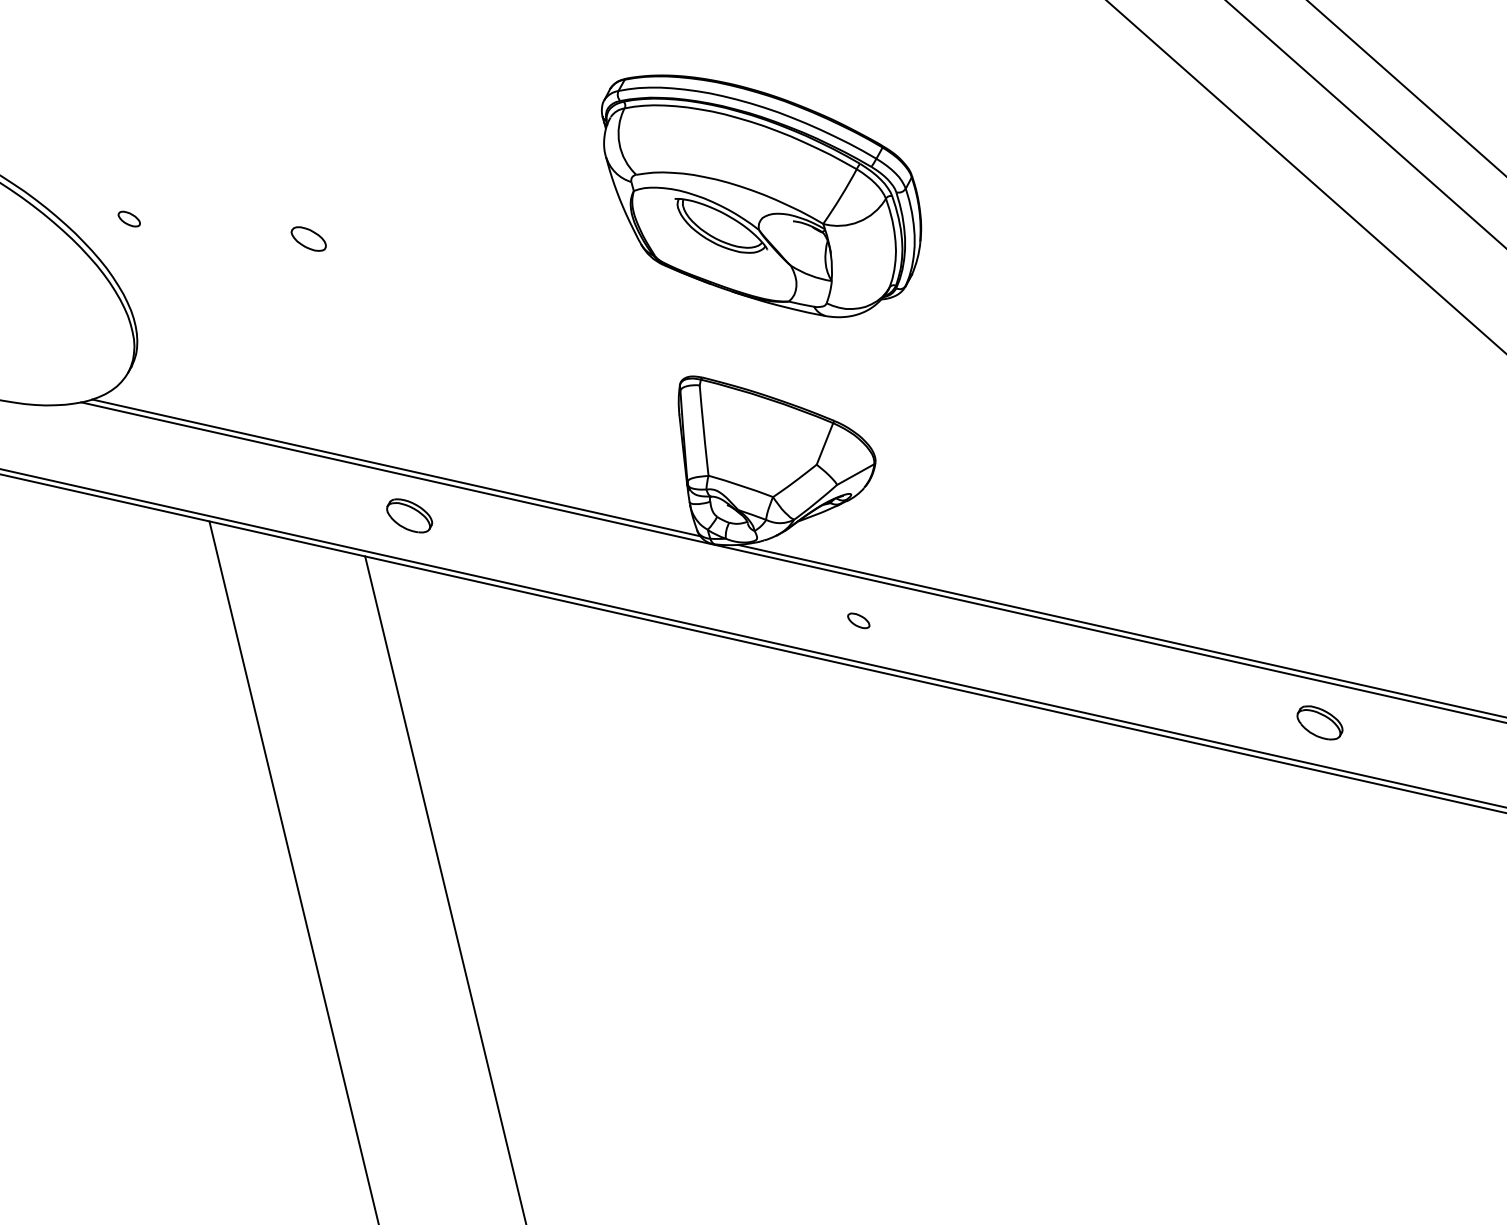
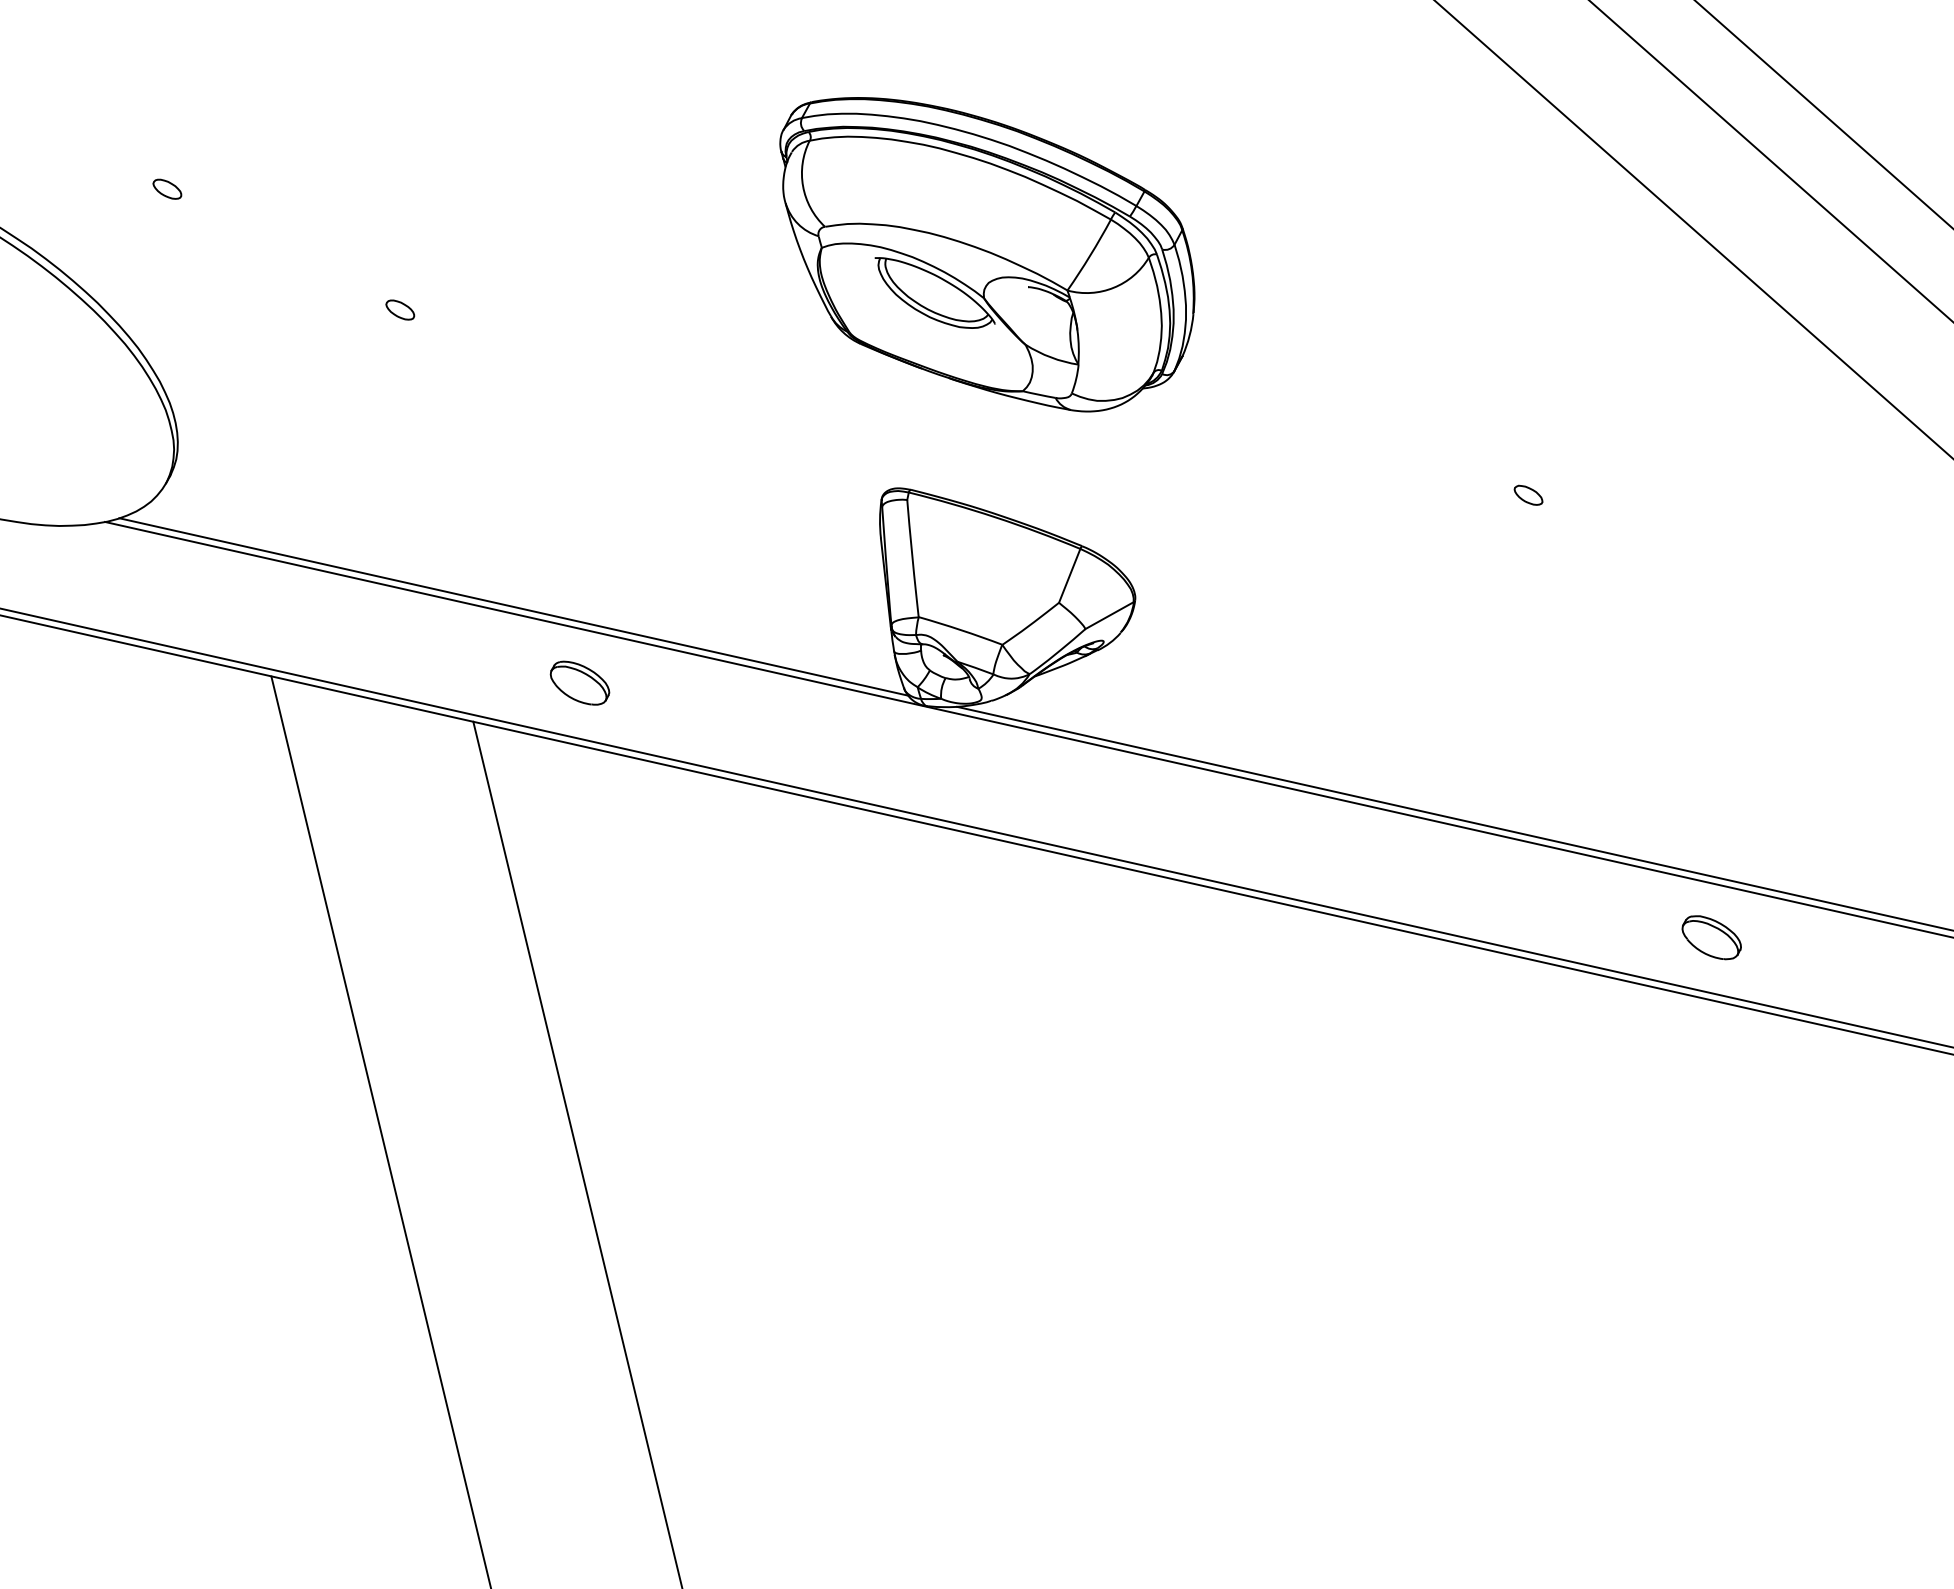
part: (129, 218) -> (167, 188), moved
part: (309, 238) -> (400, 309), size x0.62
part: (409, 515) -> (579, 682), moved
part: (858, 620) -> (1528, 494), moved

